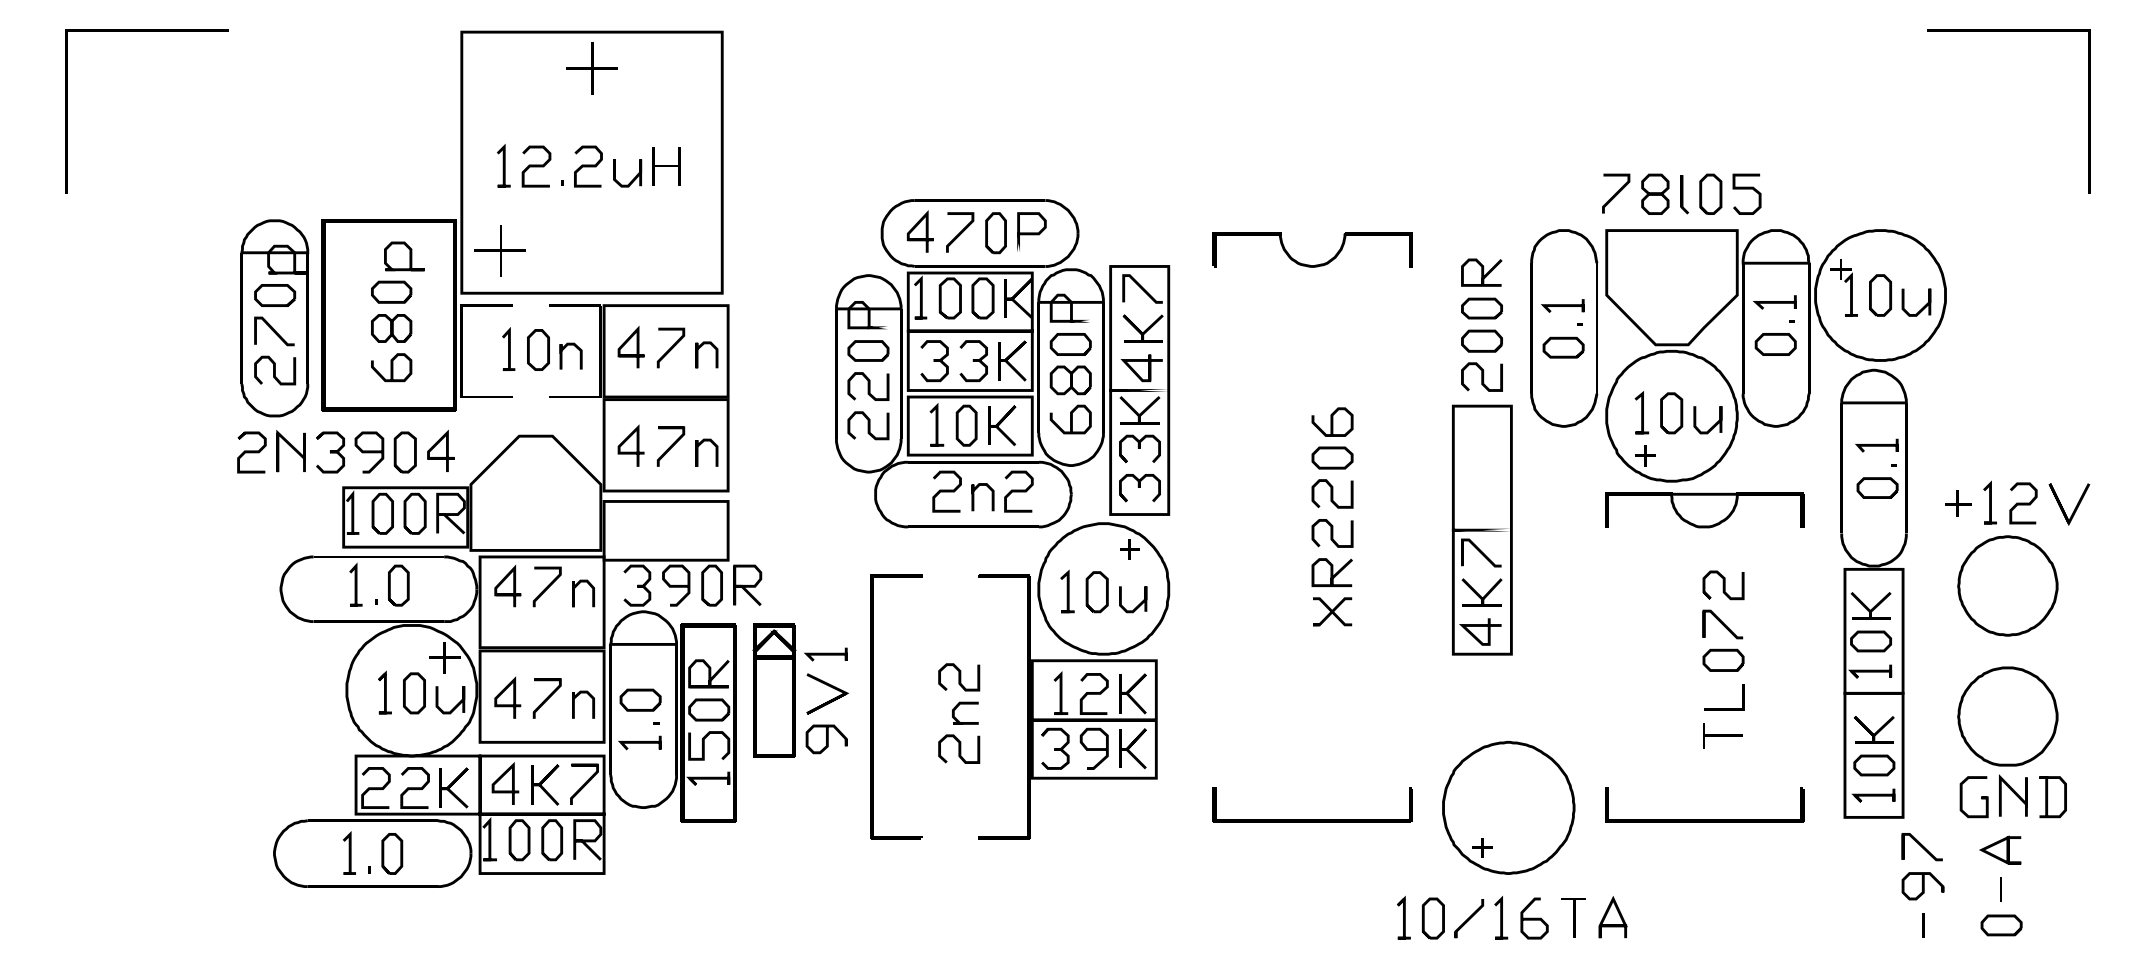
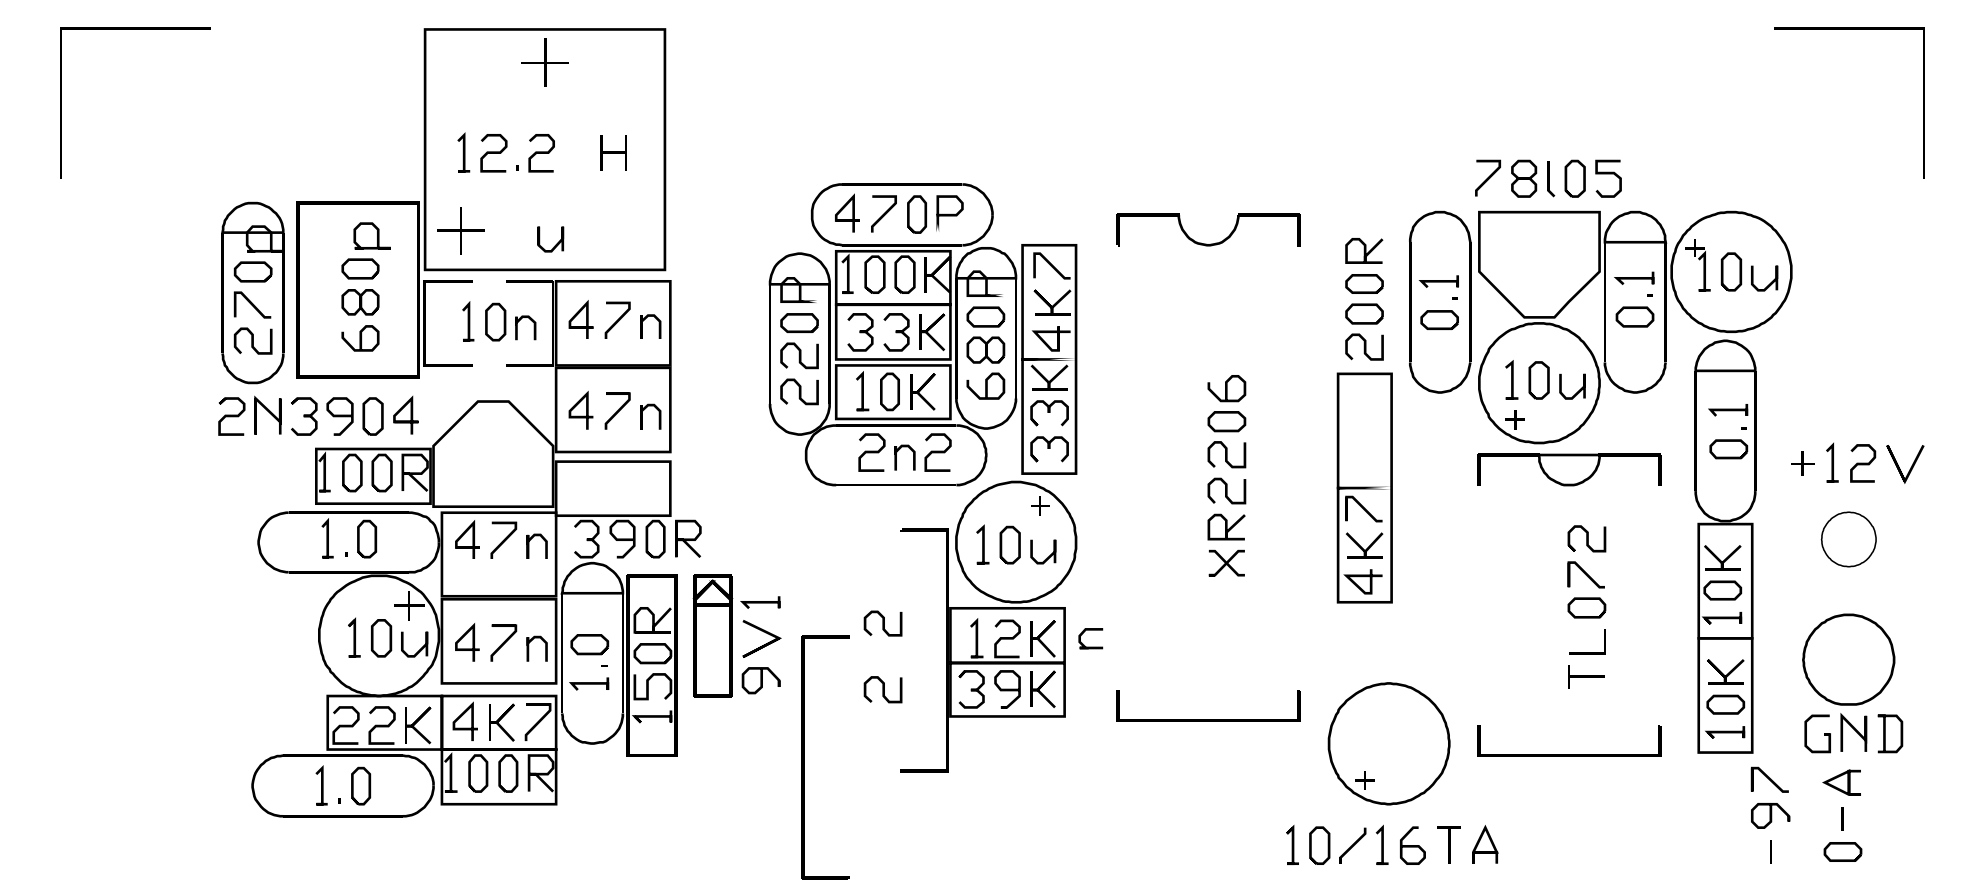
curve: (632, 178) -> (555, 244), moved
part: (2007, 586) -> (1848, 539), size x0.6
curve: (965, 704) -> (1090, 630), moved
curve: (873, 706) -> (804, 757), moved
part: (1312, 819) -> (1208, 719), moved

